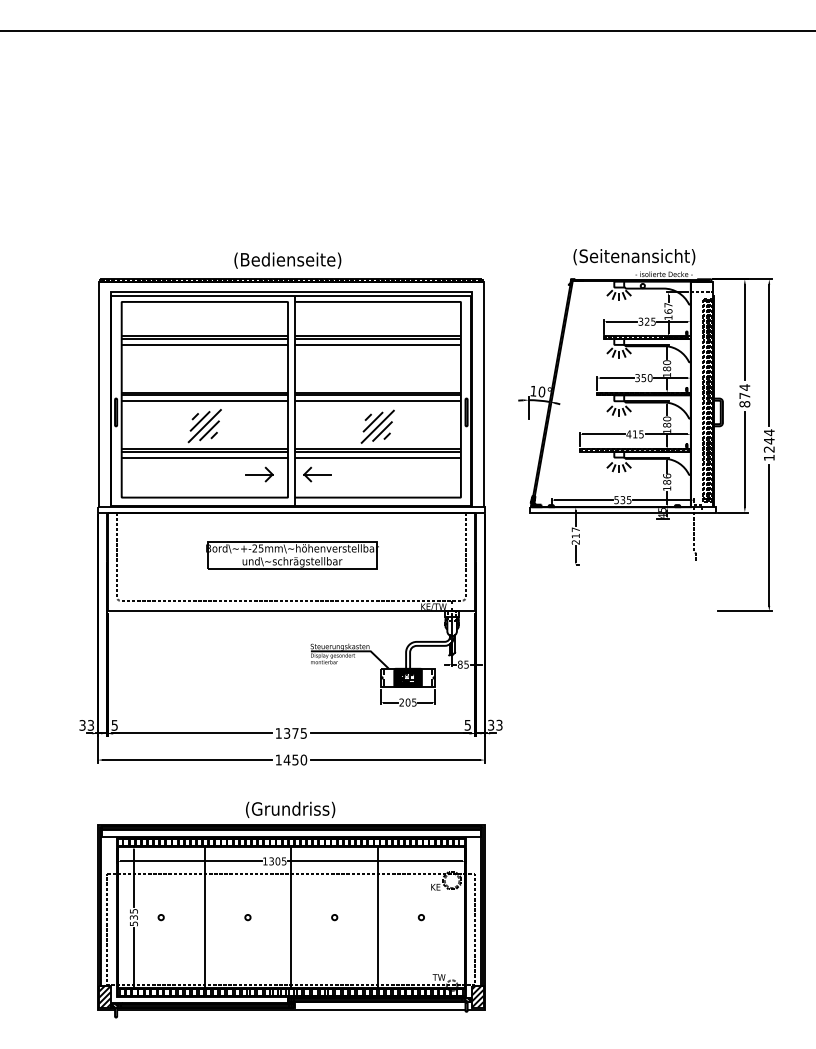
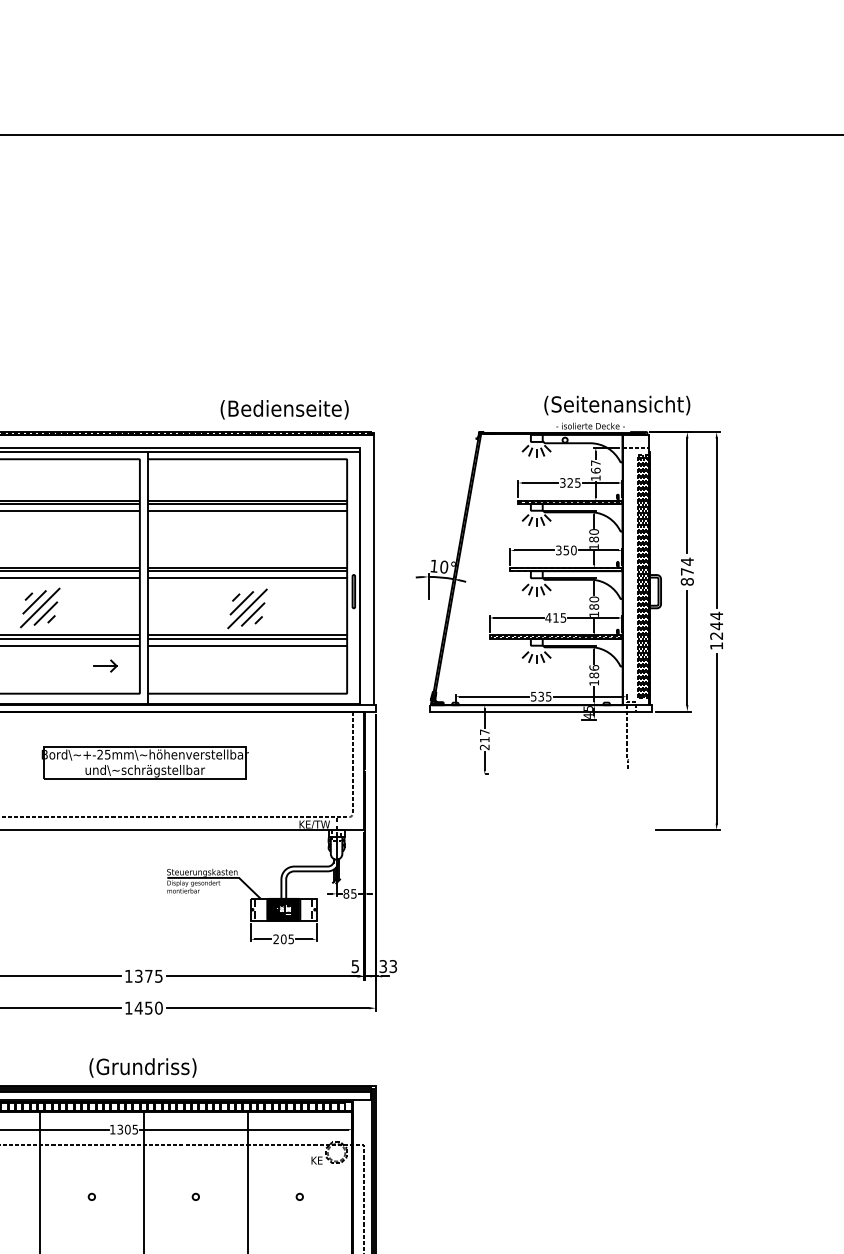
text: (634, 257) -> (617, 405), moved
text: (287, 260) -> (284, 409), moved
part: (259, 474) -> (105, 666), size x0.7
part: (317, 474) -> (175, 666), removed

